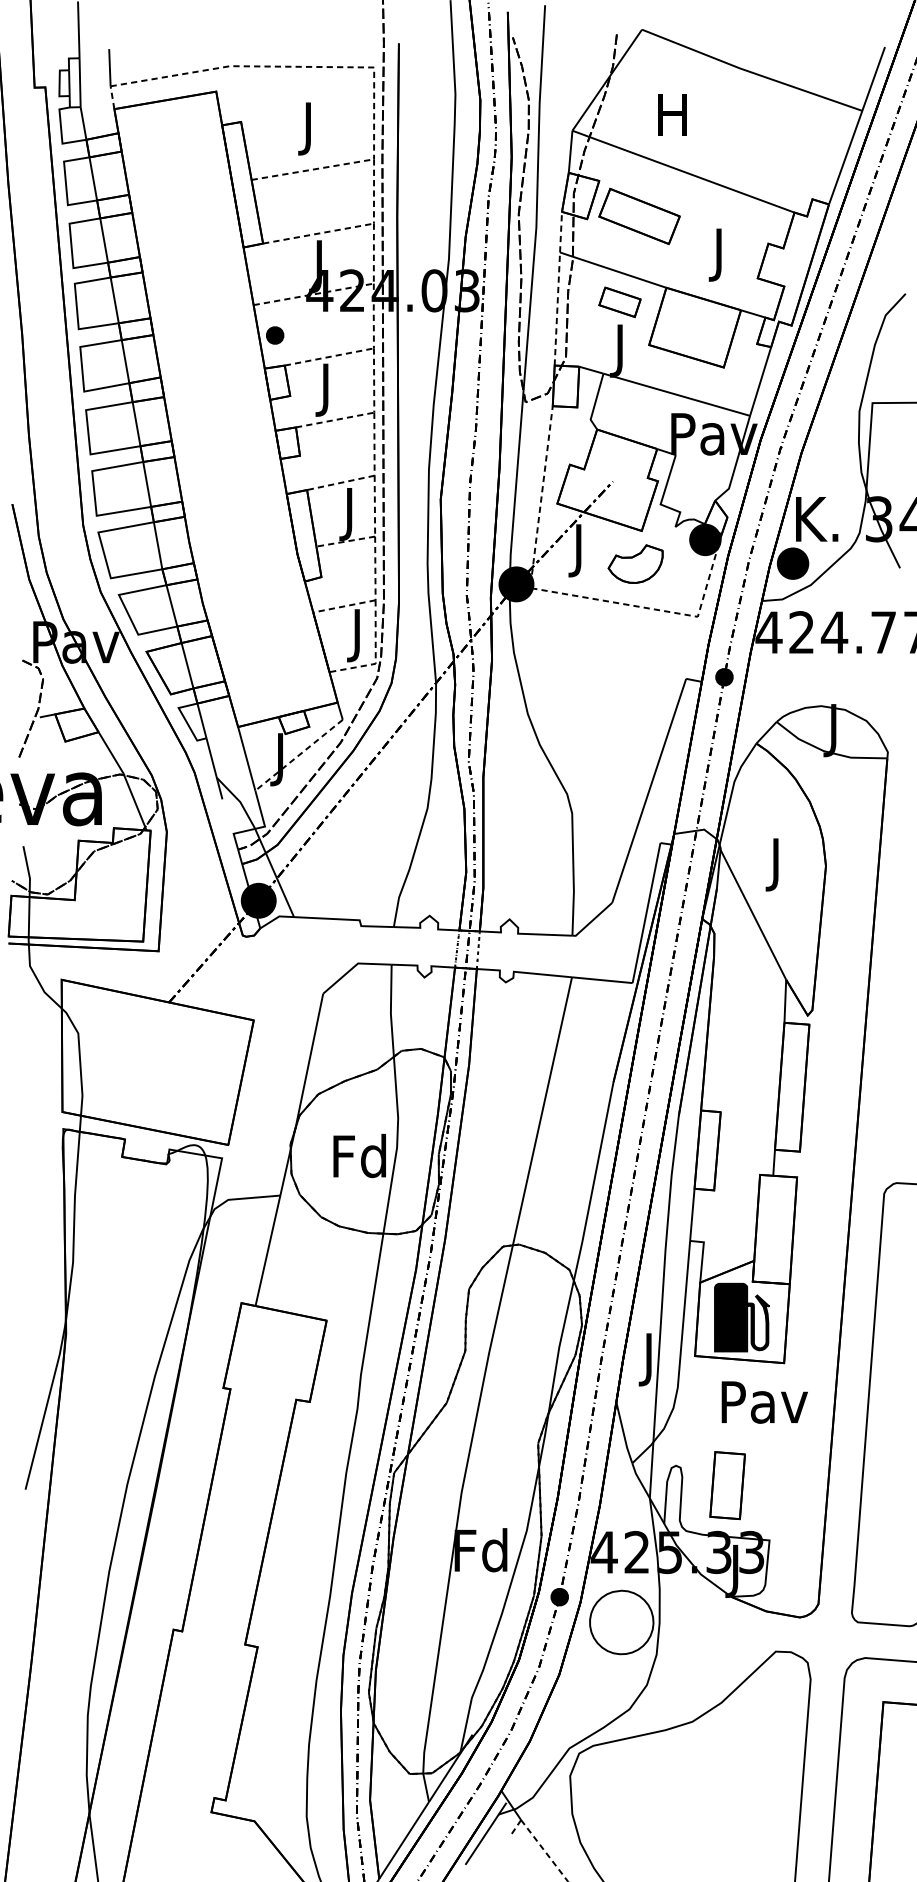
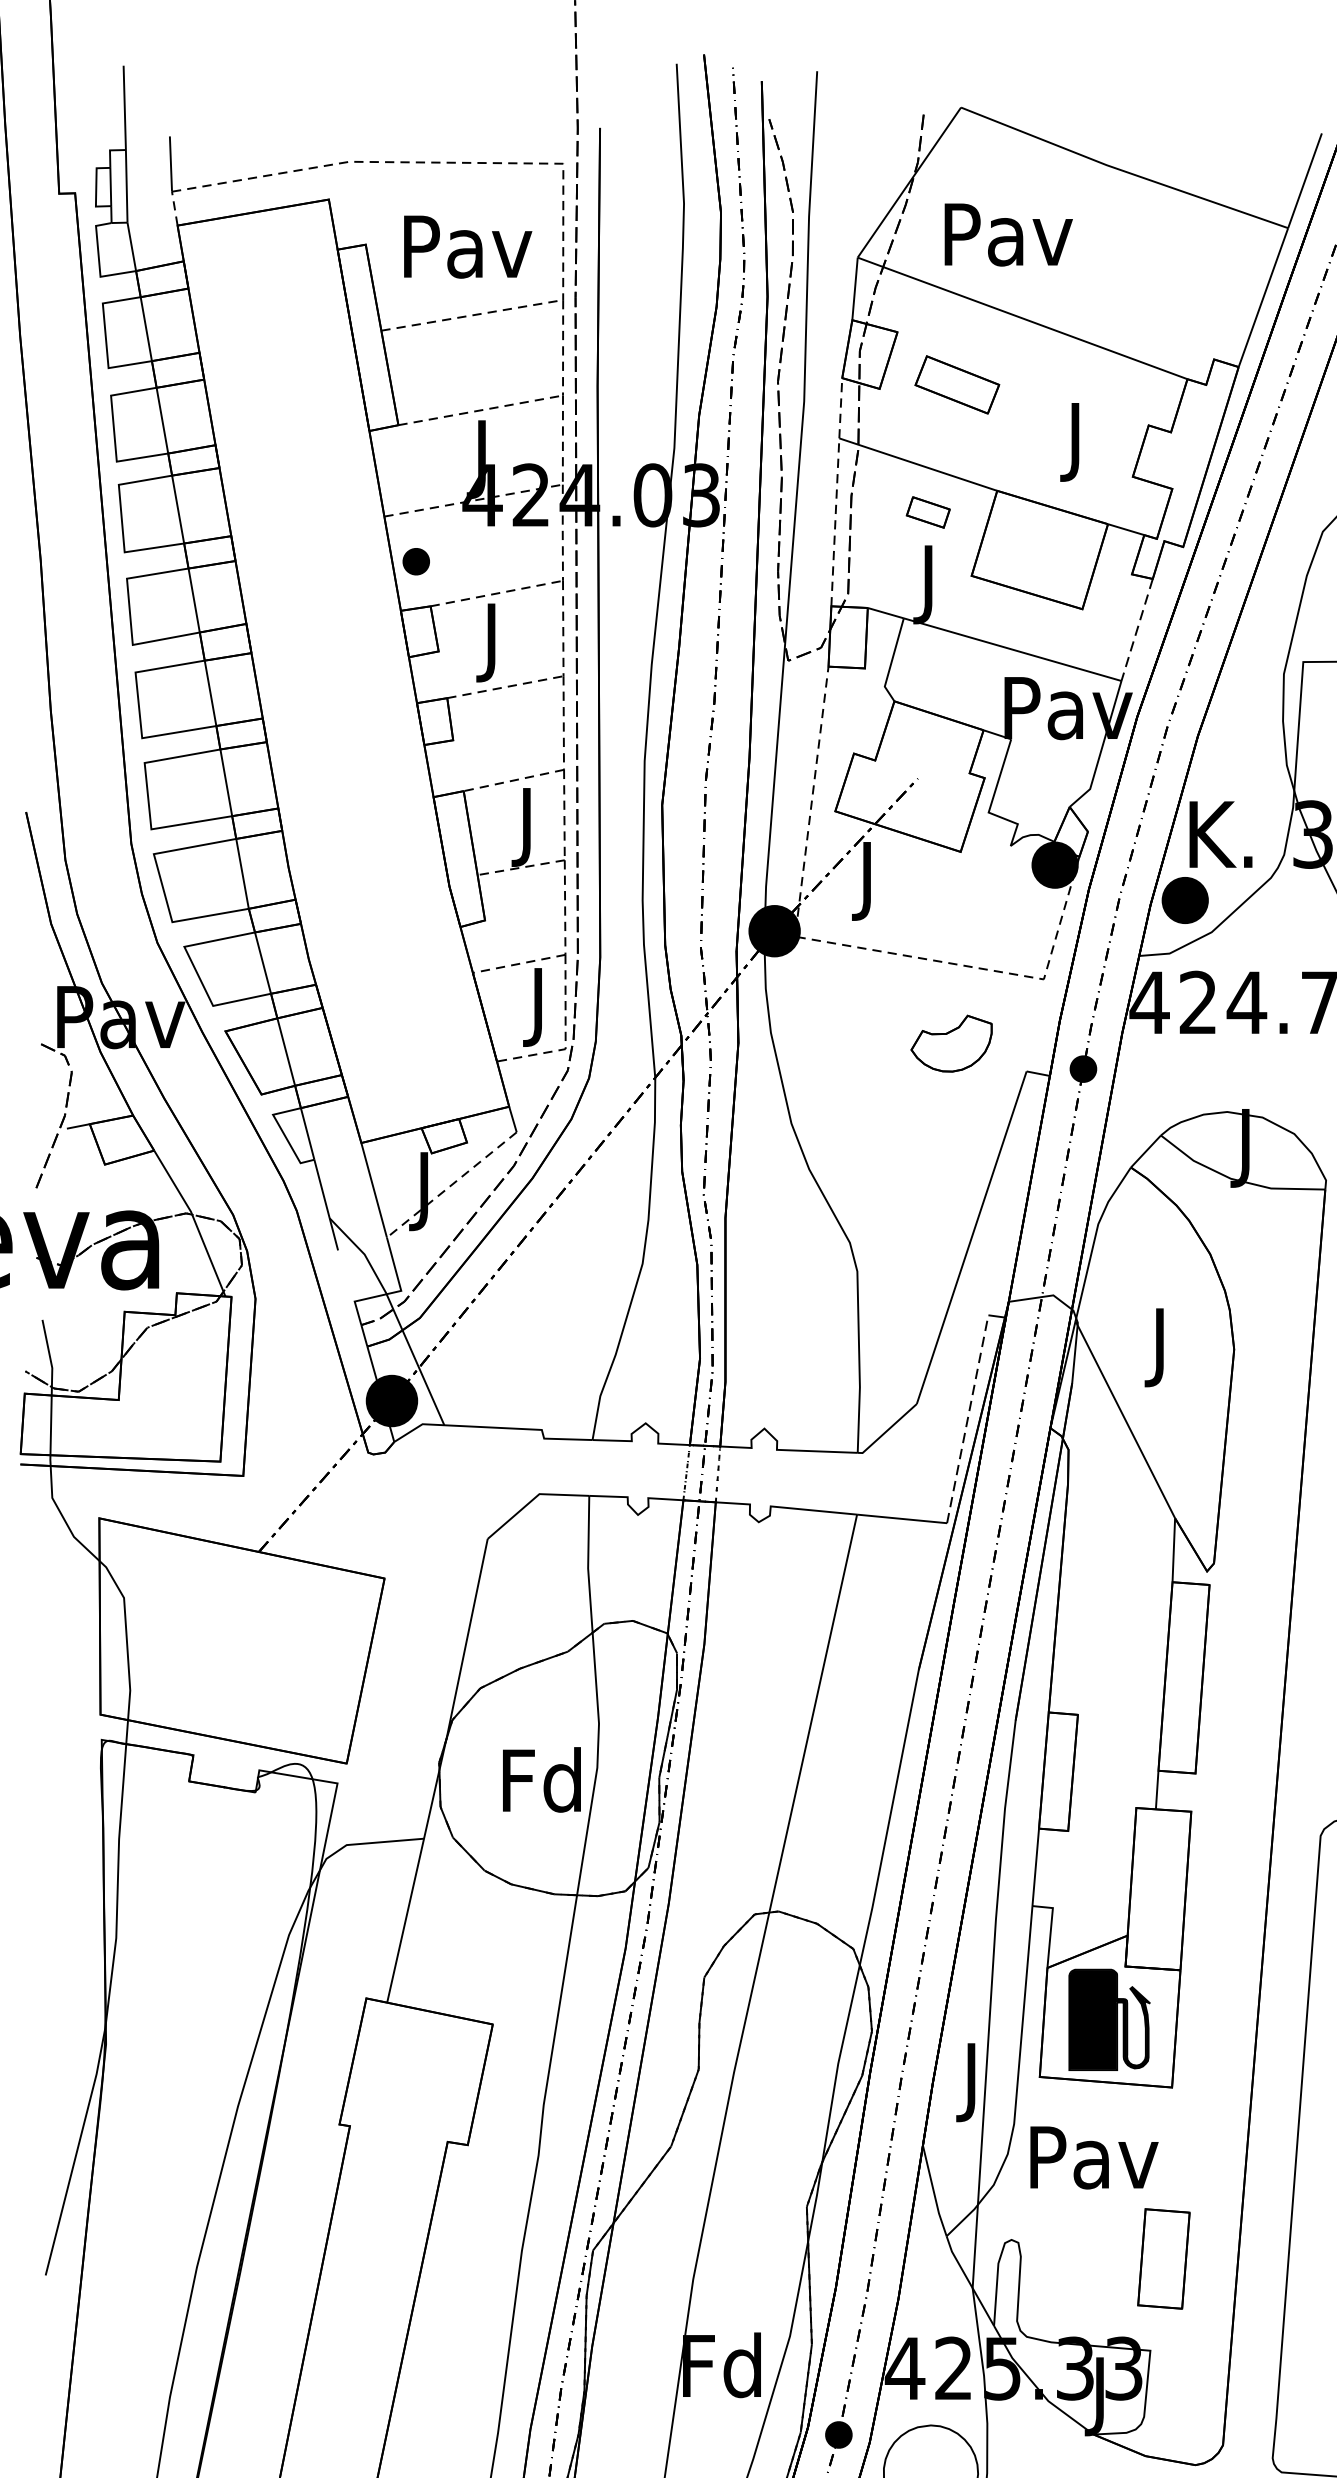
text: (674, 115) -> (1009, 235), H -> Pav
text: (310, 128) -> (468, 254), J -> Pav
part: (639, 216) -> (957, 384), size x0.7
part: (619, 302) -> (927, 512), size x0.7
line: (760, 381) -> (1136, 629), solid -> dashed
part: (635, 563) -> (951, 1042), moved
line: (646, 912) -> (967, 1418), solid -> dashed
text: (764, 1402) -> (1093, 2157), moved
part: (727, 1485) -> (1163, 2258), moved

